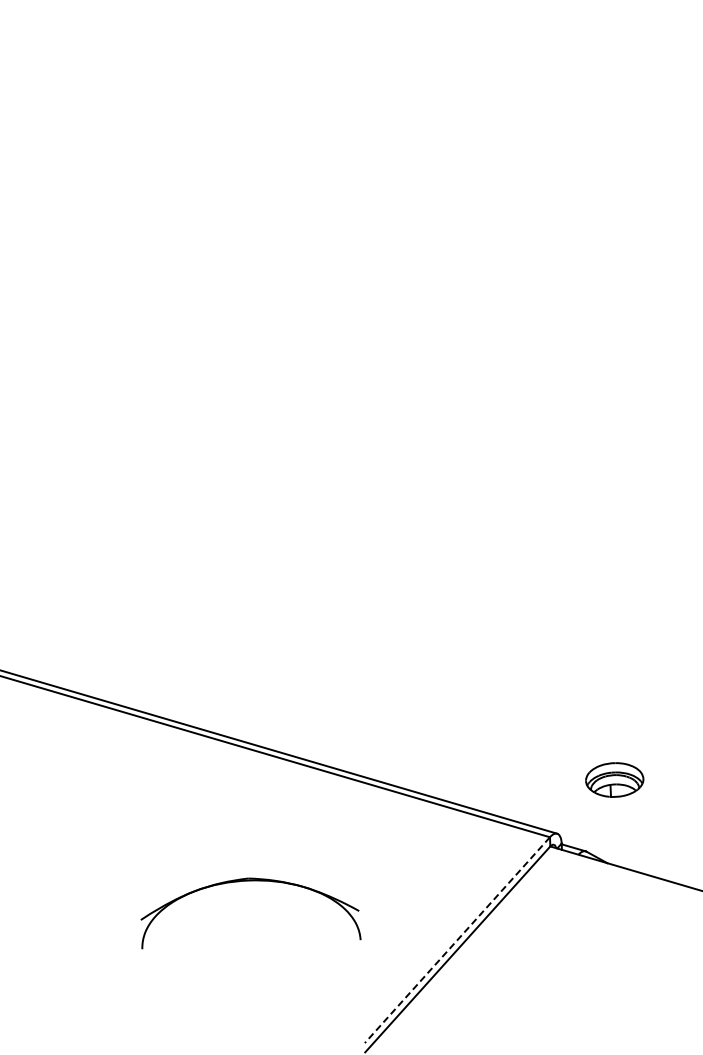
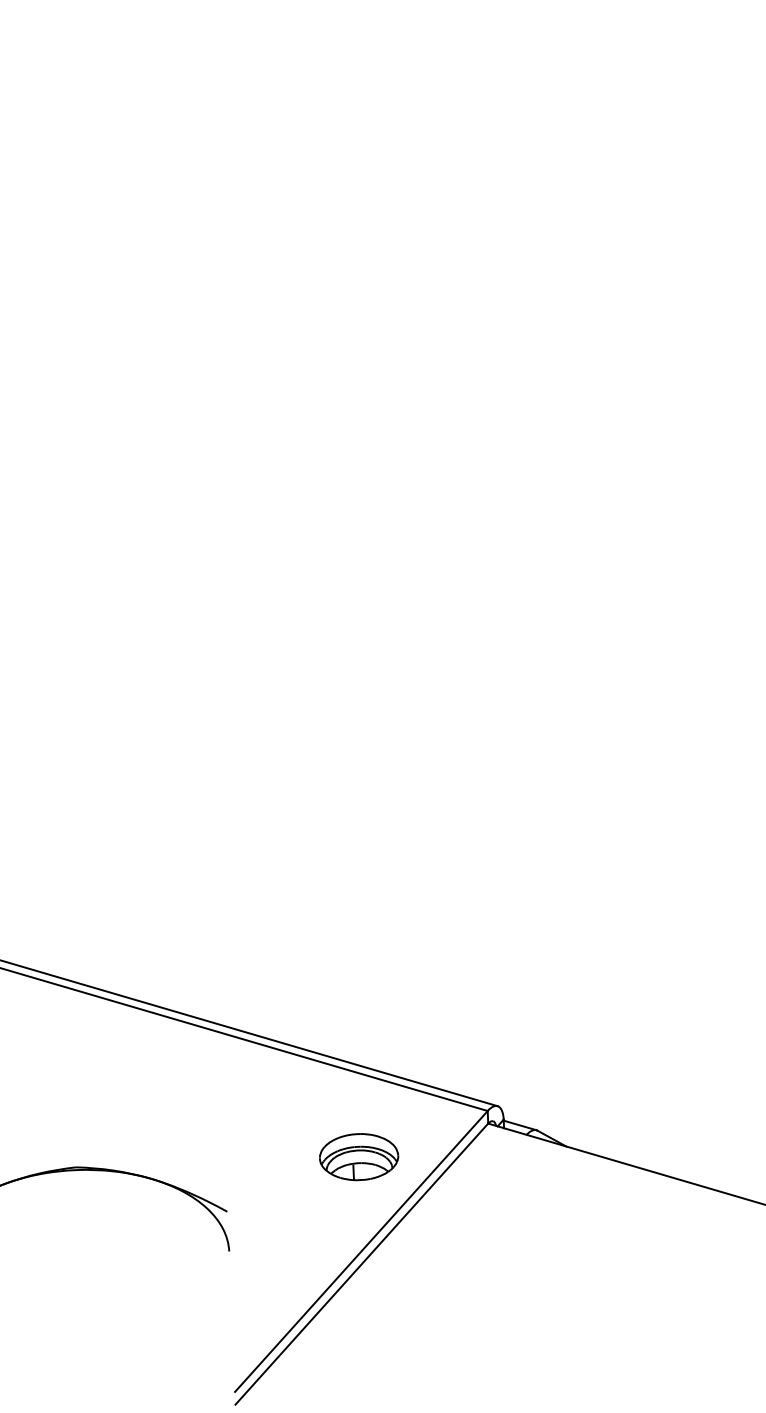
part: (614, 779) -> (358, 1156), moved
line: (457, 940) -> (361, 1251), dashed -> solid

